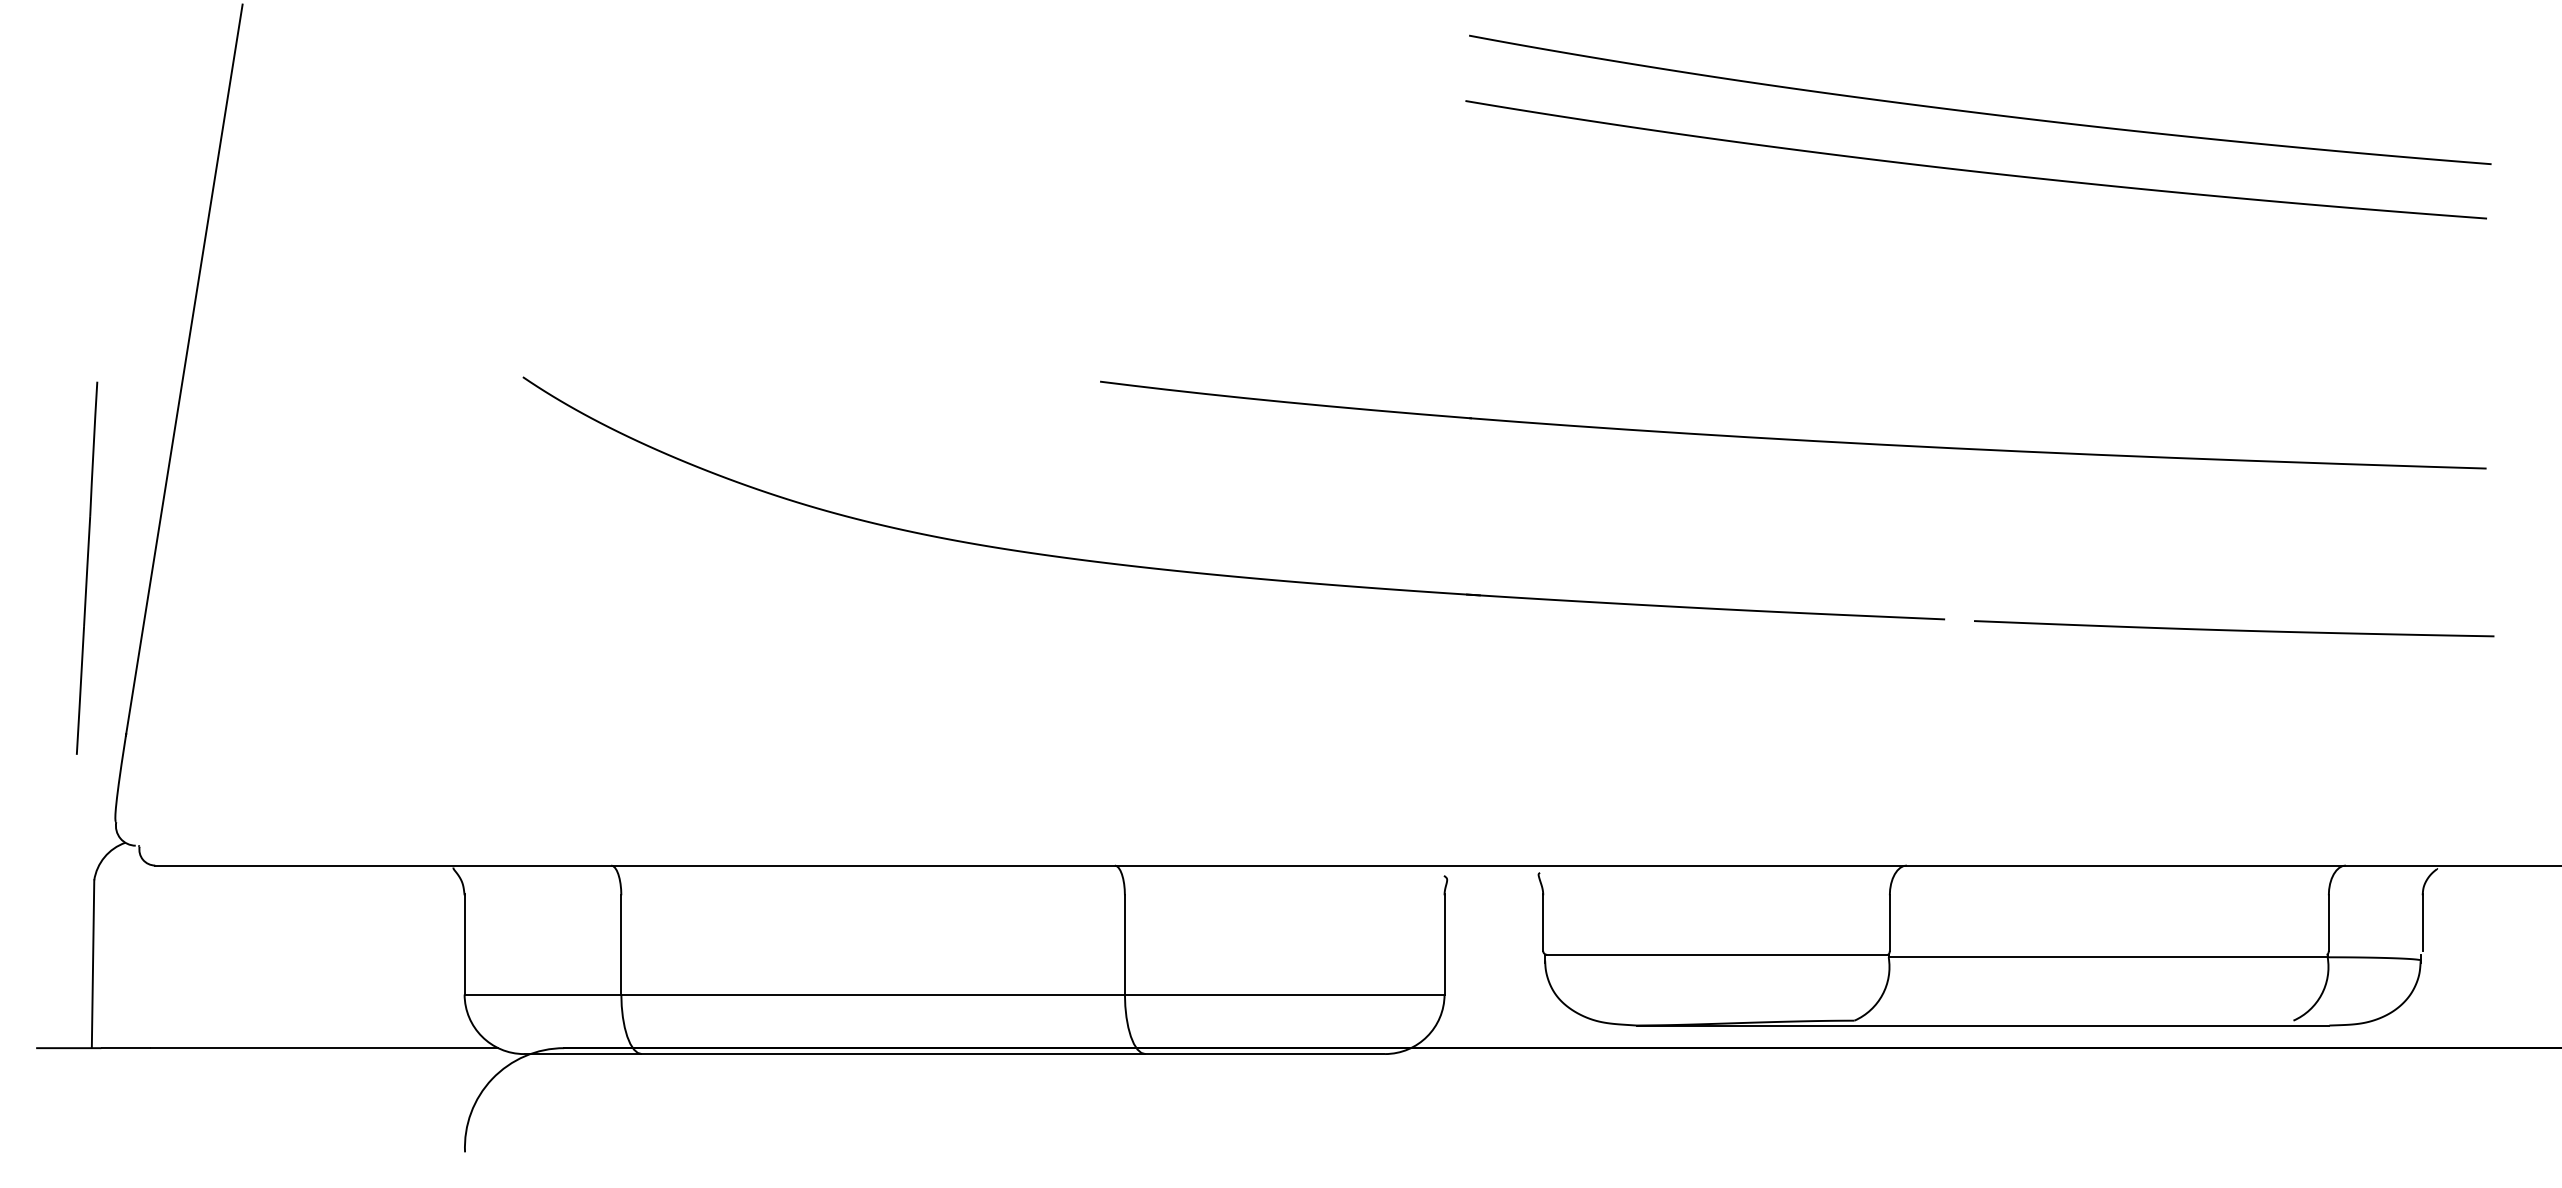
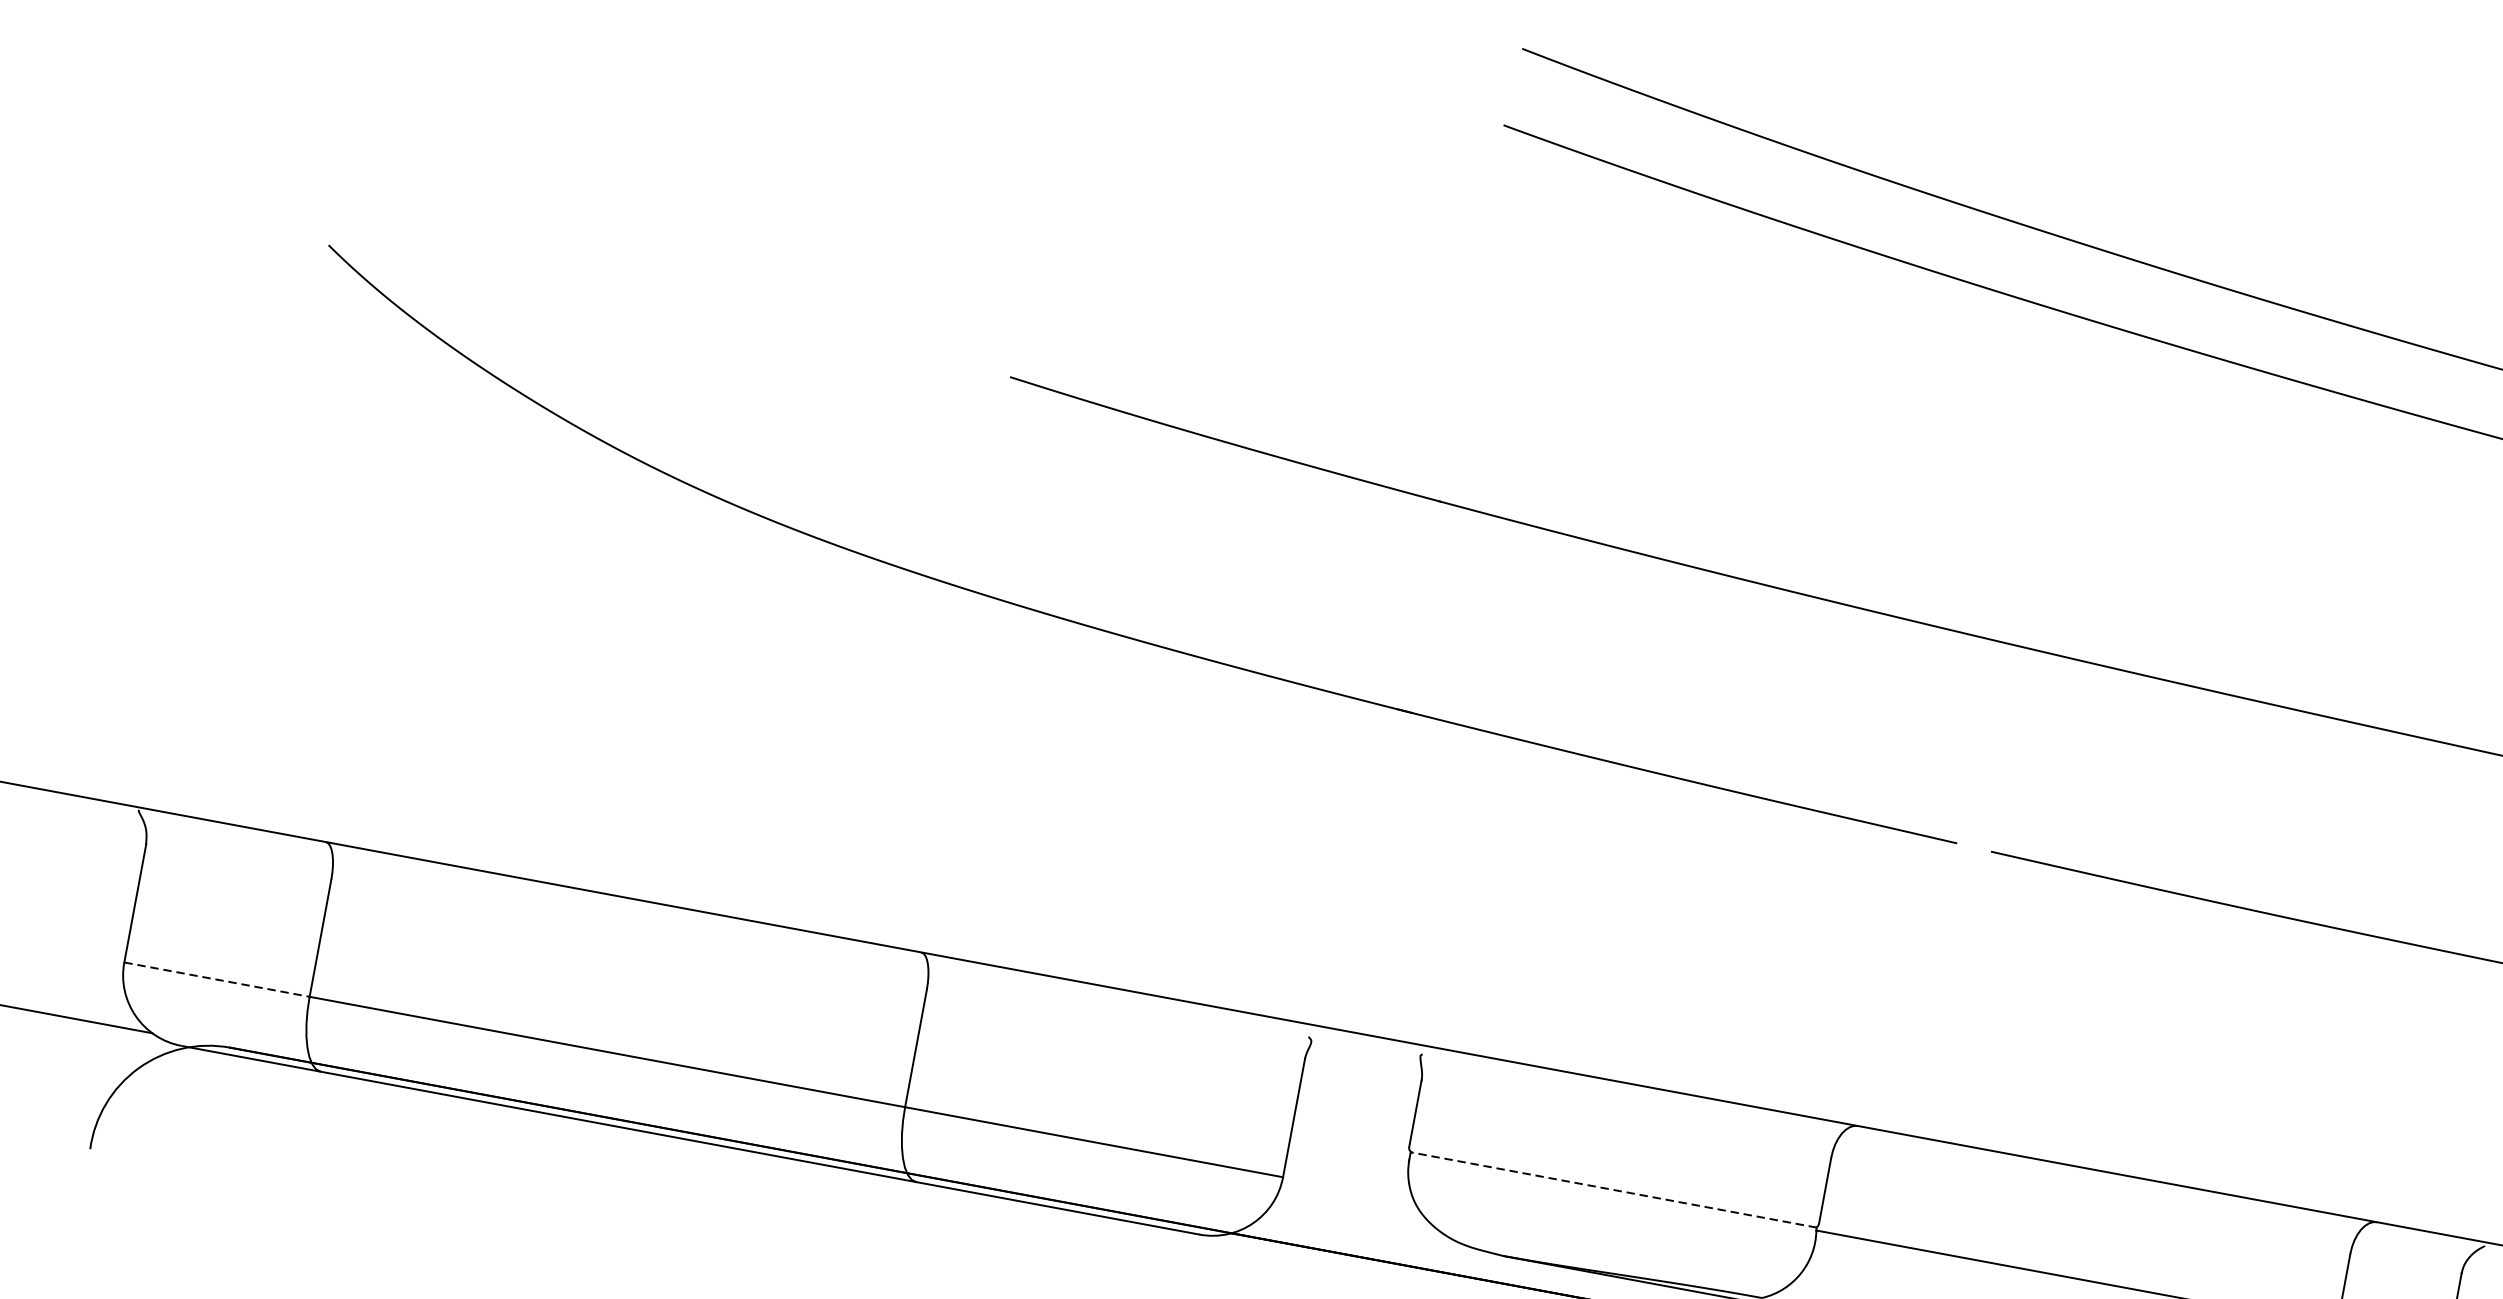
line: (1716, 954) -> (1613, 1189), solid -> dashed
line: (543, 994) -> (217, 979), solid -> dashed

